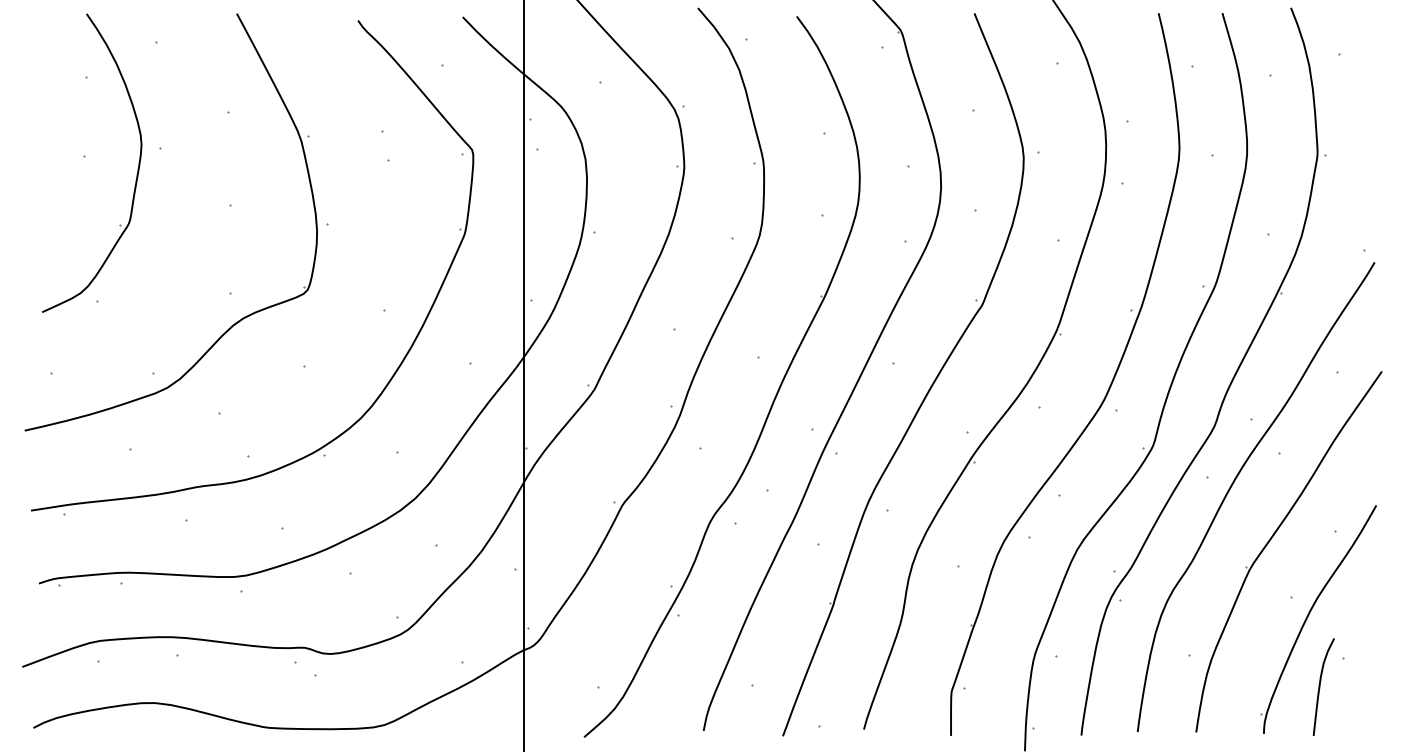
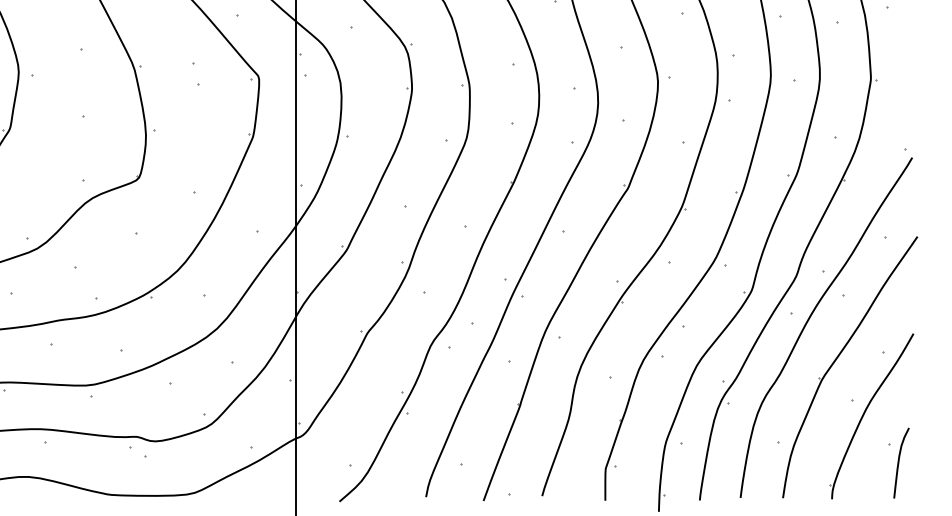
curve: (1320, 686) -> (899, 462), moved

